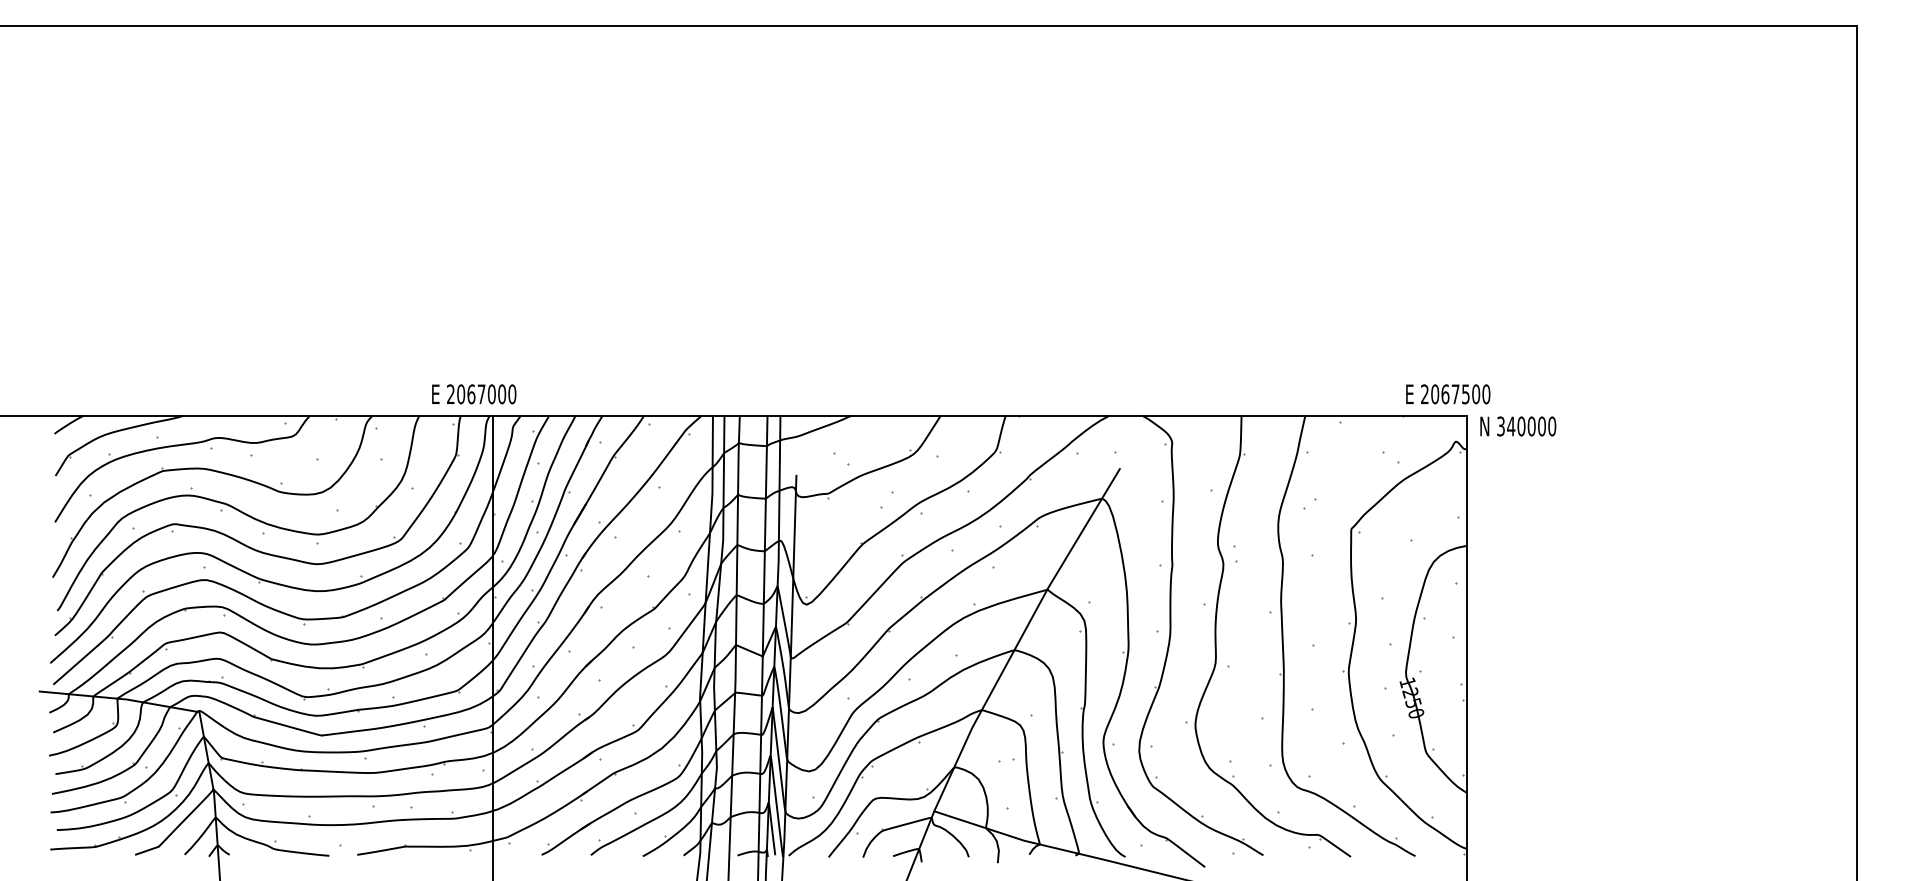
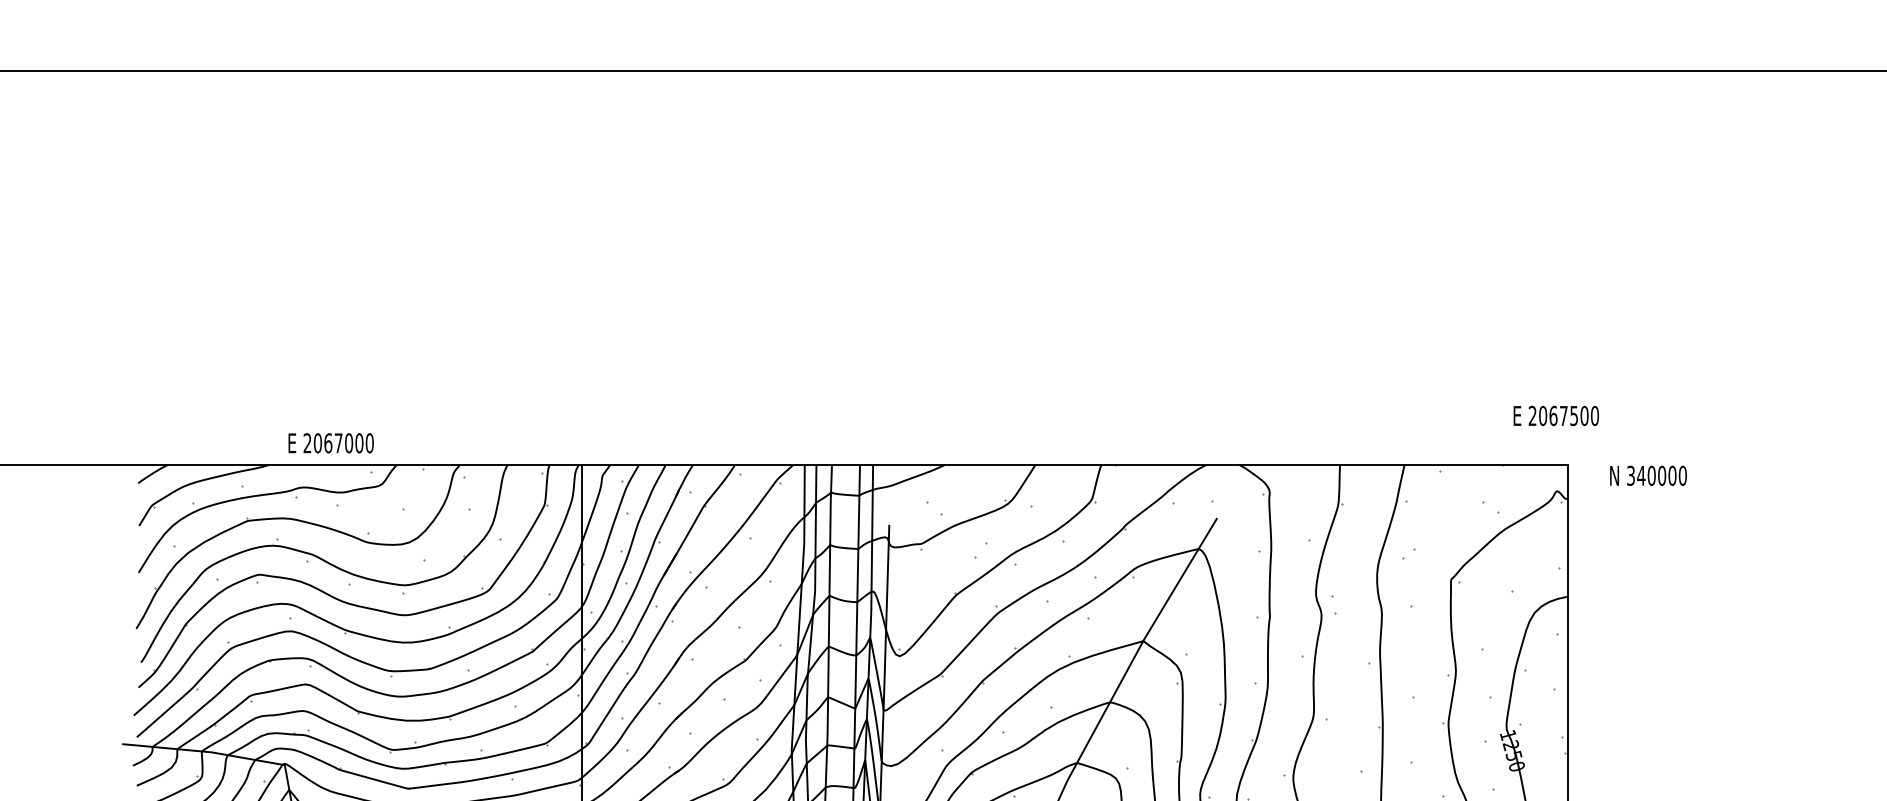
text: (474, 394) -> (331, 443), moved
text: (1448, 394) -> (1556, 416), moved
text: (1518, 426) -> (1648, 475), moved

